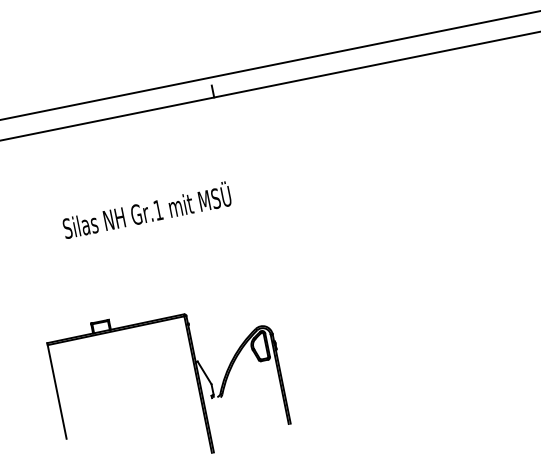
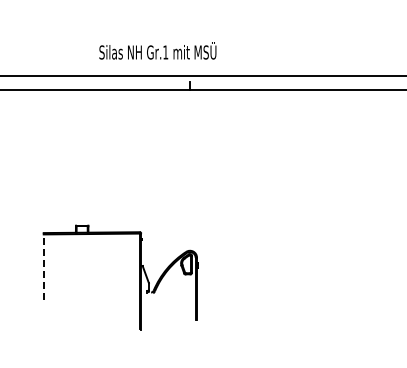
text: (146, 209) -> (157, 50), moved
line: (56, 390) -> (43, 266), solid -> dashed

